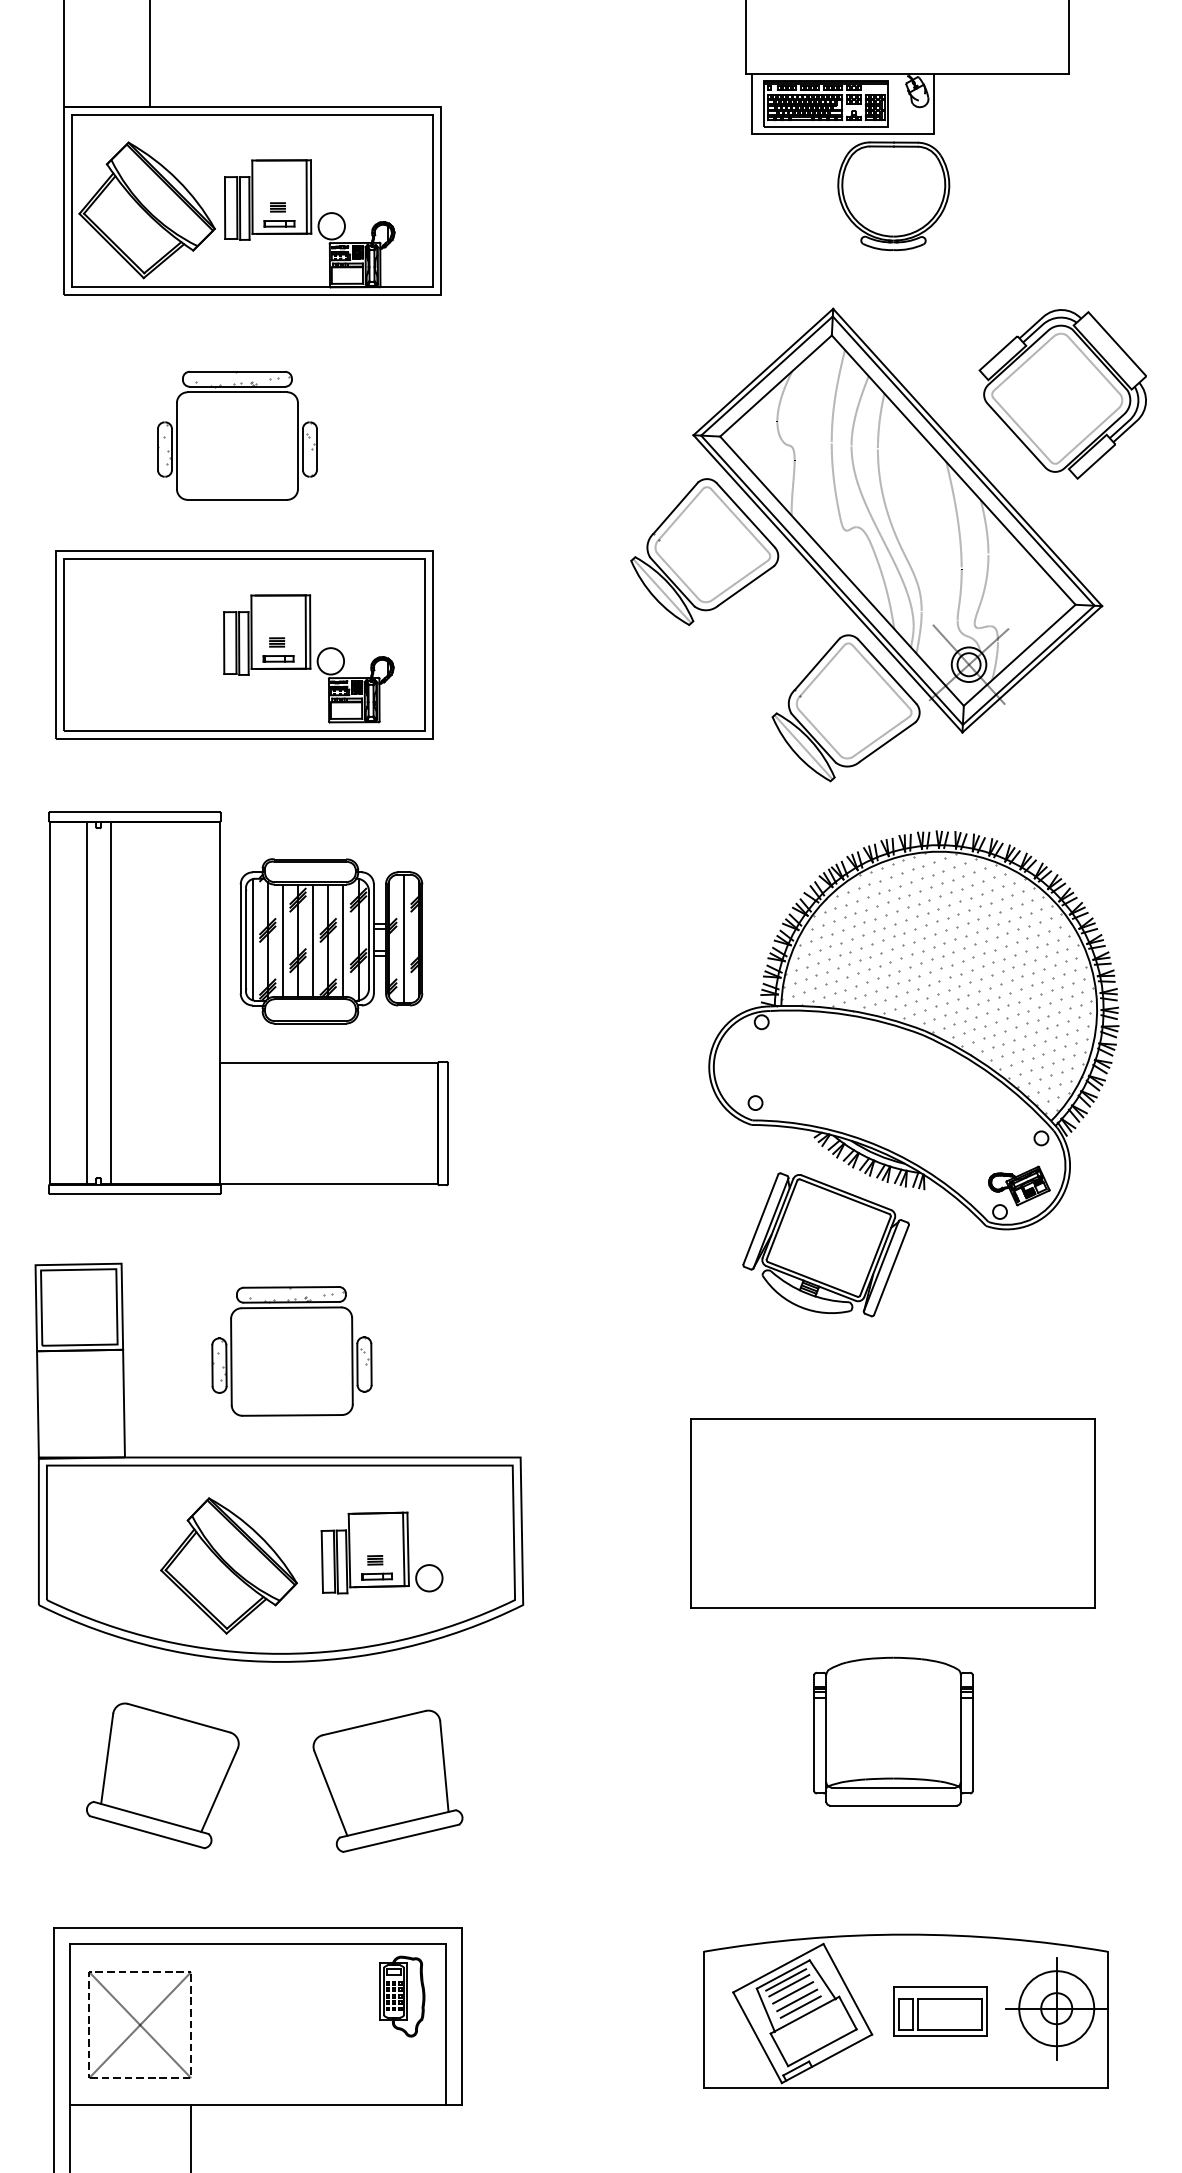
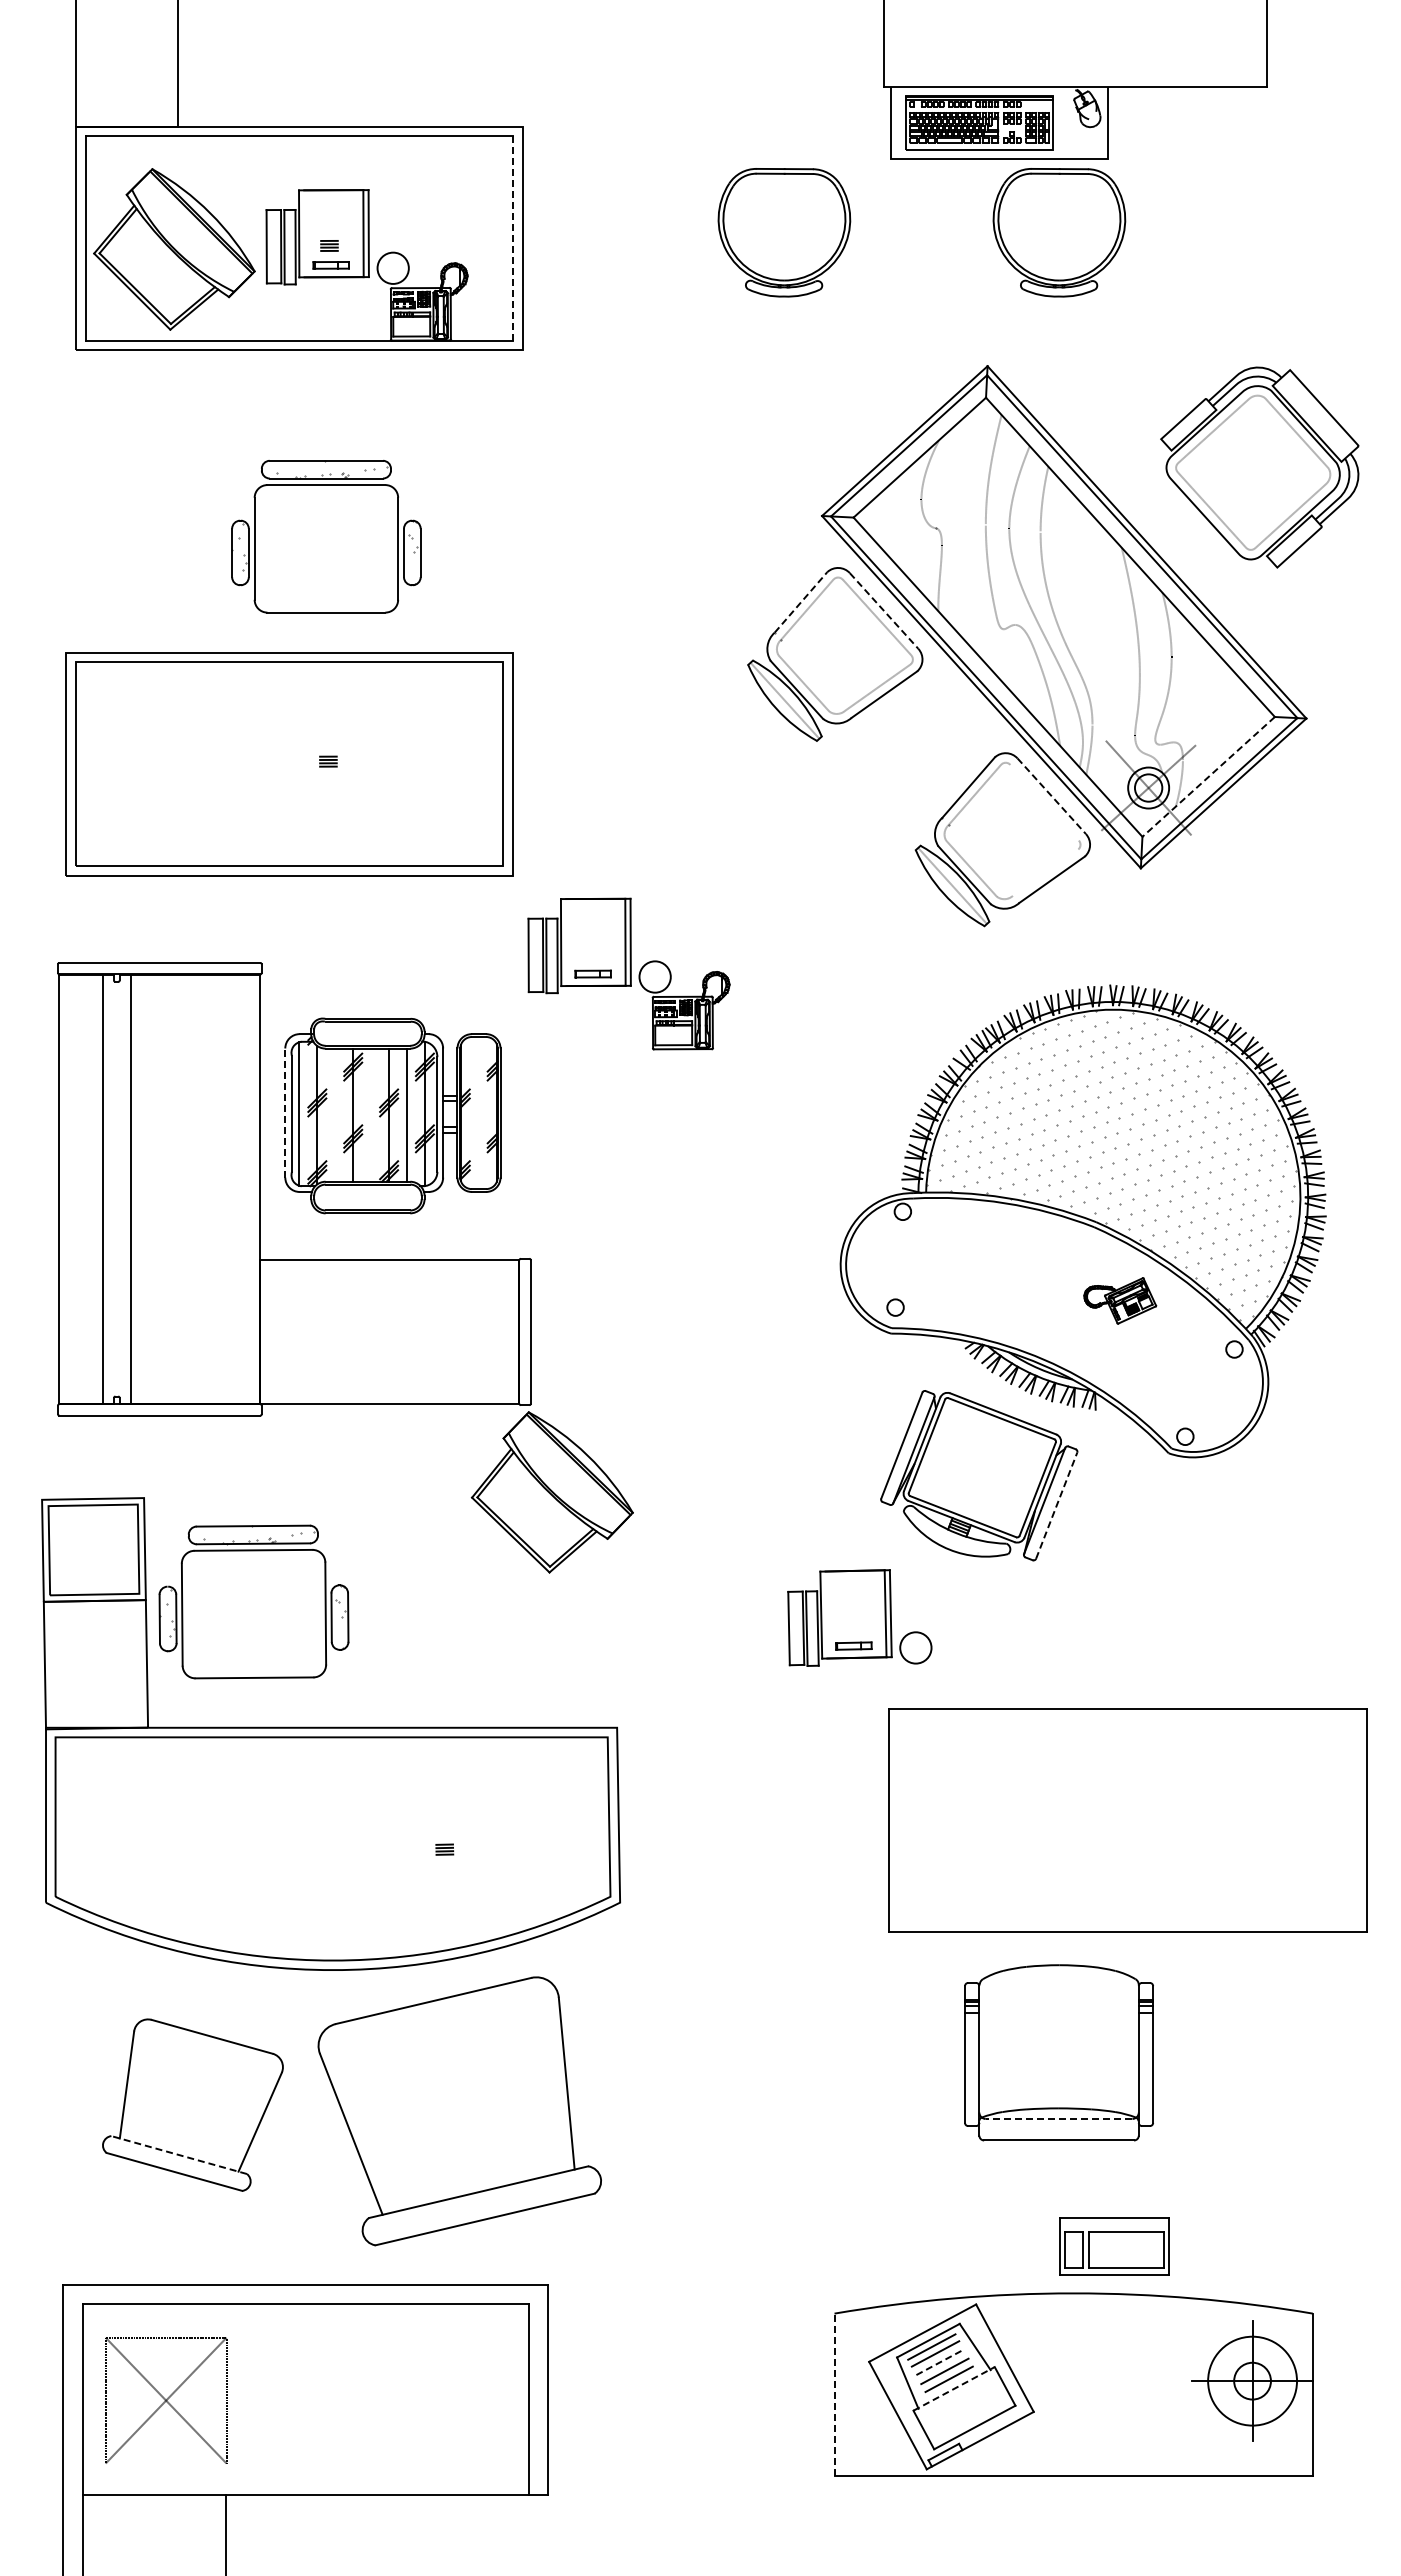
part: (661, 196) -> (784, 232), added
line: (432, 201) -> (512, 238), solid -> dashed
part: (237, 435) -> (326, 536), moved
line: (676, 508) -> (801, 602), solid -> dashed
line: (746, 515) -> (884, 611), solid -> dashed
line: (1019, 655) -> (1208, 777), solid -> dashed
part: (308, 658) -> (628, 973), moved
line: (887, 671) -> (1052, 796), solid -> dashed
line: (881, 676) -> (1044, 802), removed
line: (882, 735) -> (1045, 872), removed
line: (240, 939) -> (285, 1113), solid -> dashed
line: (403, 939) -> (478, 1113), removed
line: (283, 940) -> (335, 1114), removed
line: (313, 940) -> (371, 1114), removed
part: (1019, 1185) -> (1120, 1300), moved
line: (891, 1269) -> (1056, 1505), solid -> dashed
part: (291, 1350) -> (253, 1601), moved
part: (893, 1513) -> (1127, 1820), moved
part: (381, 1552) -> (859, 1617), moved
part: (228, 1566) -> (551, 1492), moved
part: (387, 1781) -> (459, 2111), size x1.6
line: (893, 1787) -> (1058, 2118), solid -> dashed
line: (150, 1817) -> (178, 2154), solid -> dashed
line: (793, 1992) -> (940, 2362), solid -> dashed
part: (402, 1996) -> (476, 2366), removed
part: (940, 2011) -> (1114, 2246), moved
line: (805, 2014) -> (954, 2388), solid -> dashed
line: (704, 2019) -> (834, 2394), solid -> dashed
line: (139, 2078) -> (165, 2463), removed

